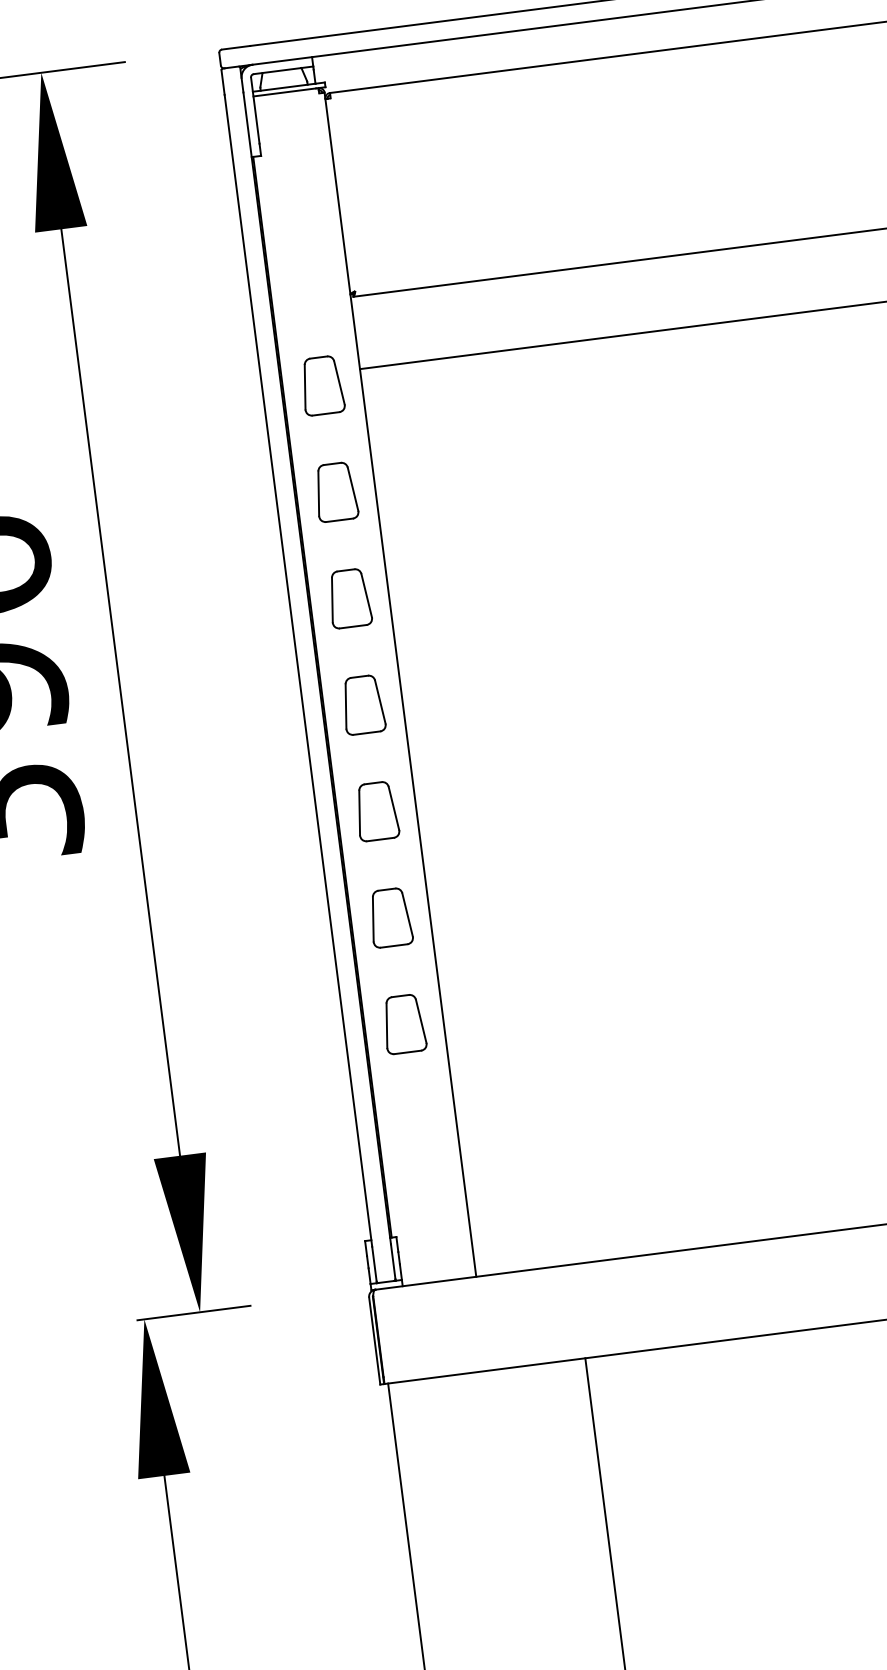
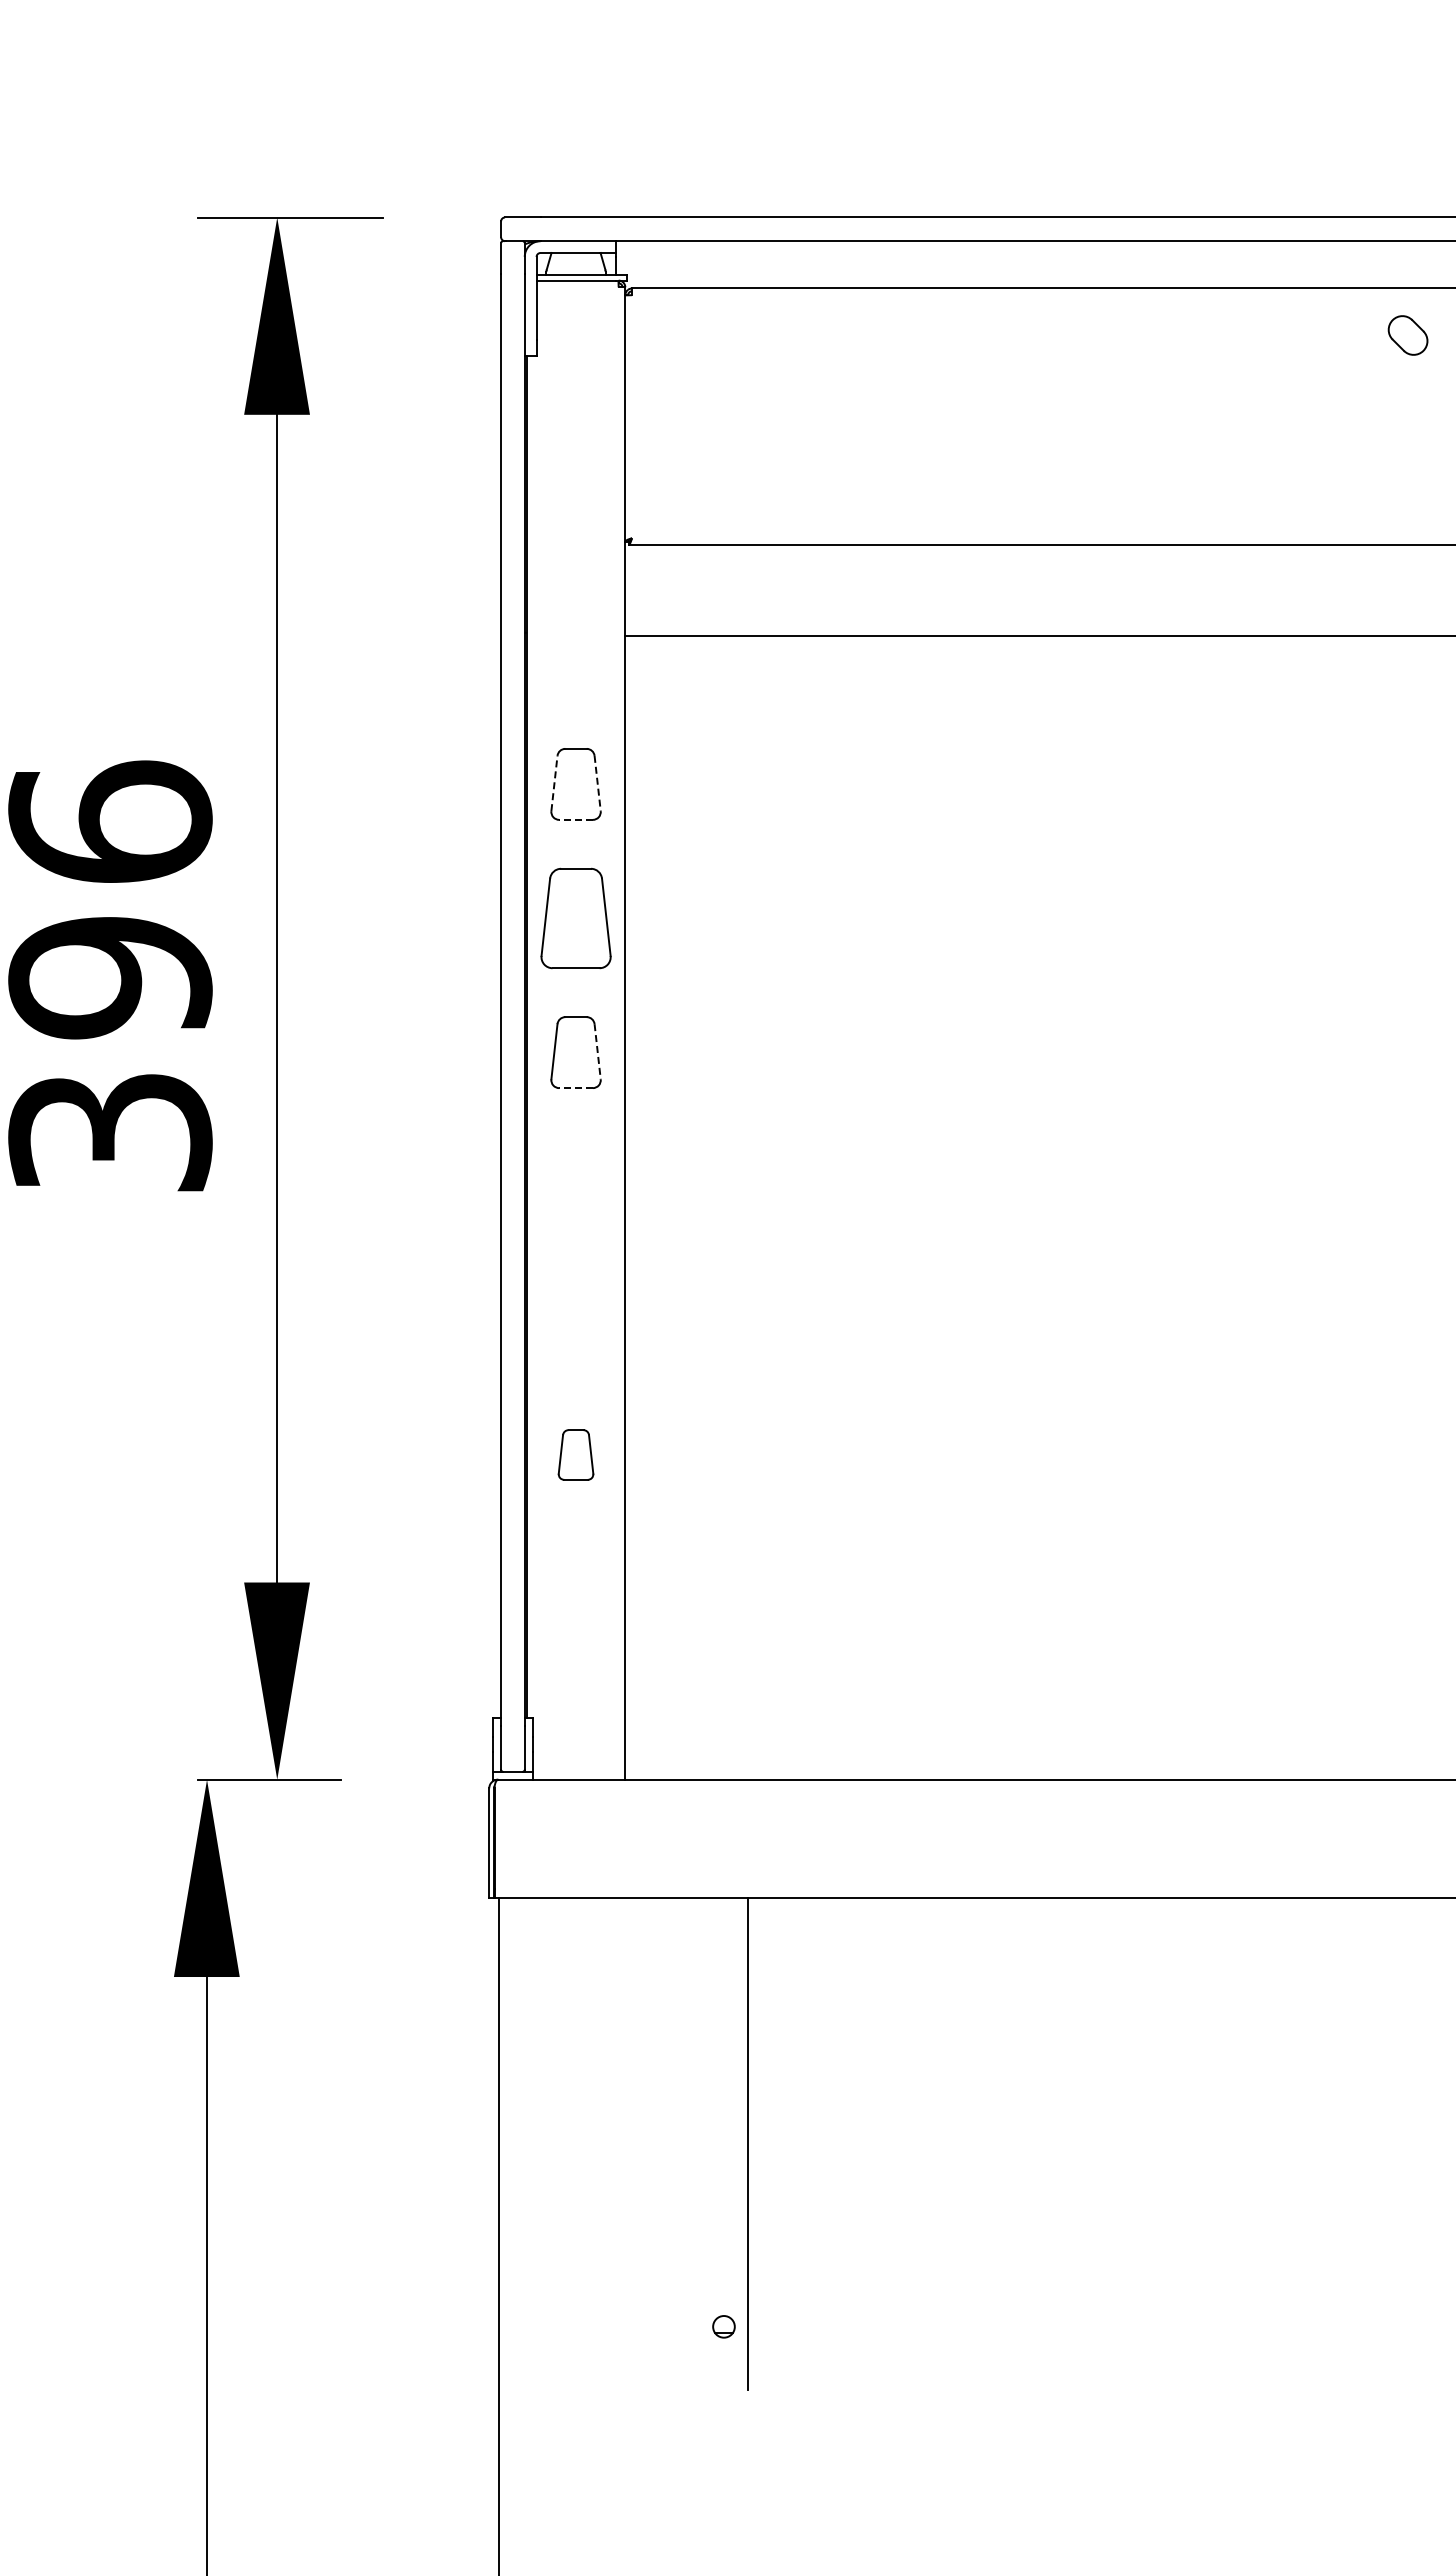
part: (321, 385) -> (575, 649), removed
line: (352, 489) -> (597, 783), solid -> dashed
line: (318, 493) -> (554, 783), solid -> dashed
line: (339, 519) -> (576, 819), solid -> dashed
part: (349, 598) -> (575, 918), size x1.4
line: (380, 701) -> (597, 1051), solid -> dashed
line: (367, 733) -> (576, 1088), solid -> dashed
part: (376, 811) -> (575, 1186), removed
part: (390, 917) -> (575, 1320), removed
part: (403, 1023) -> (575, 1454), size x0.7

